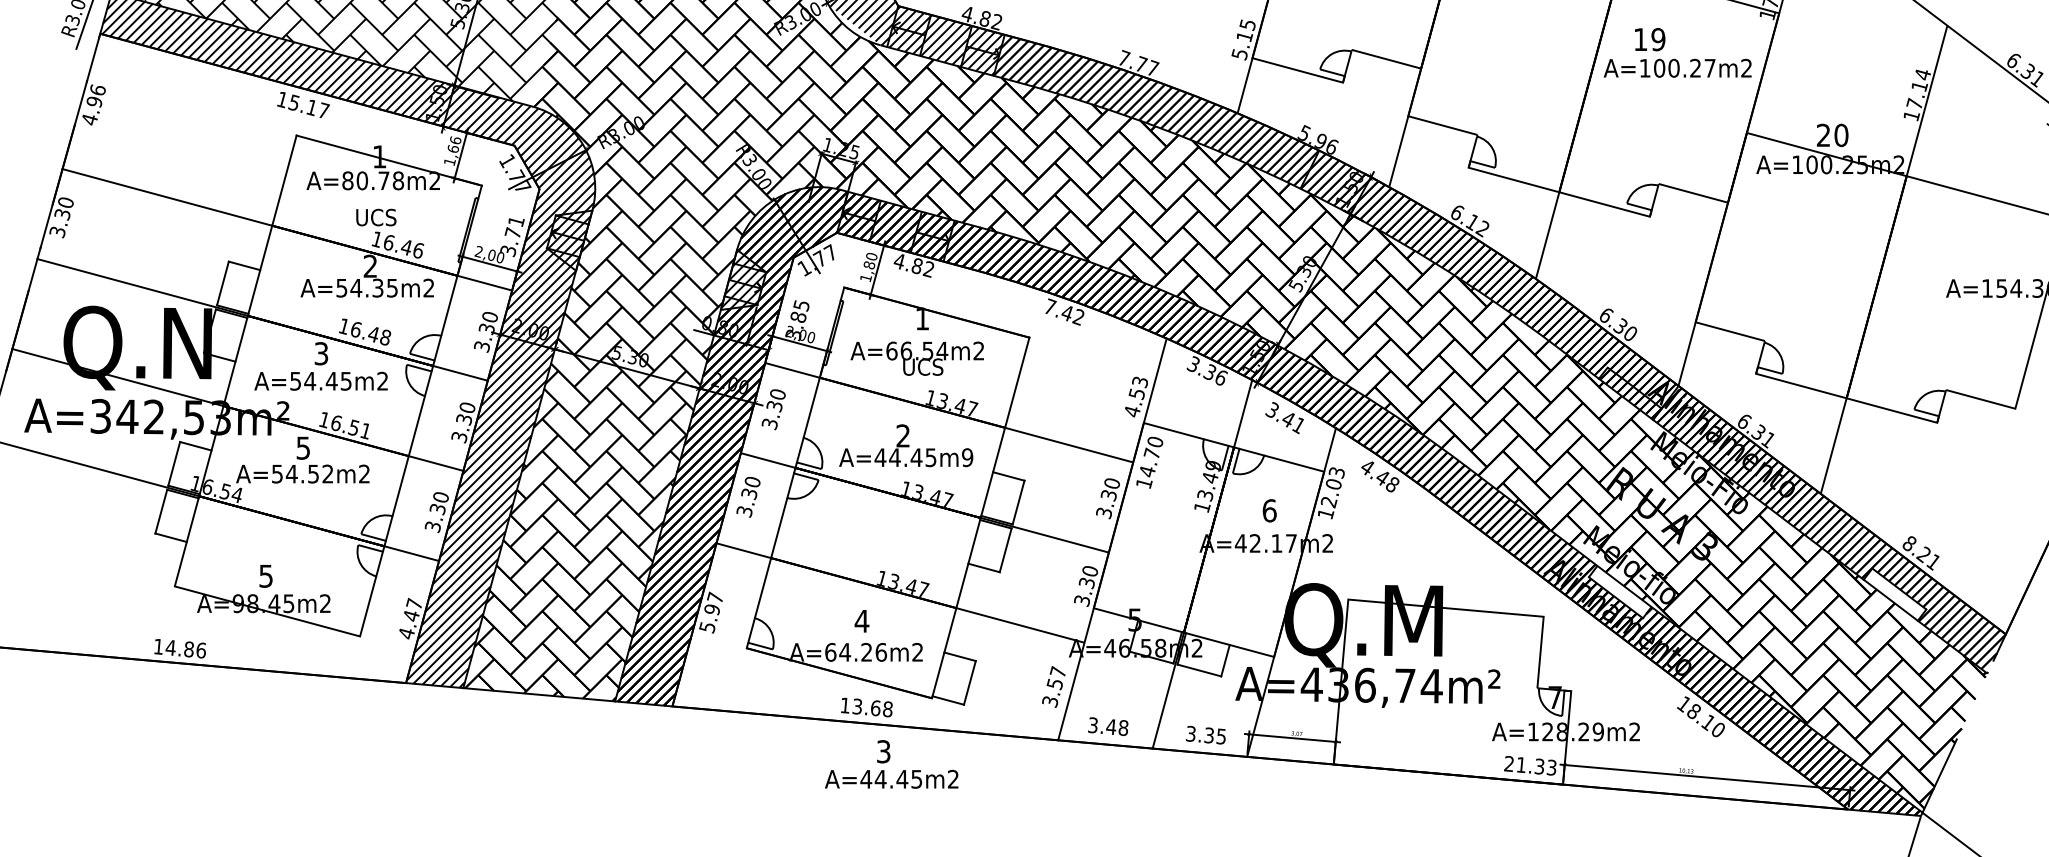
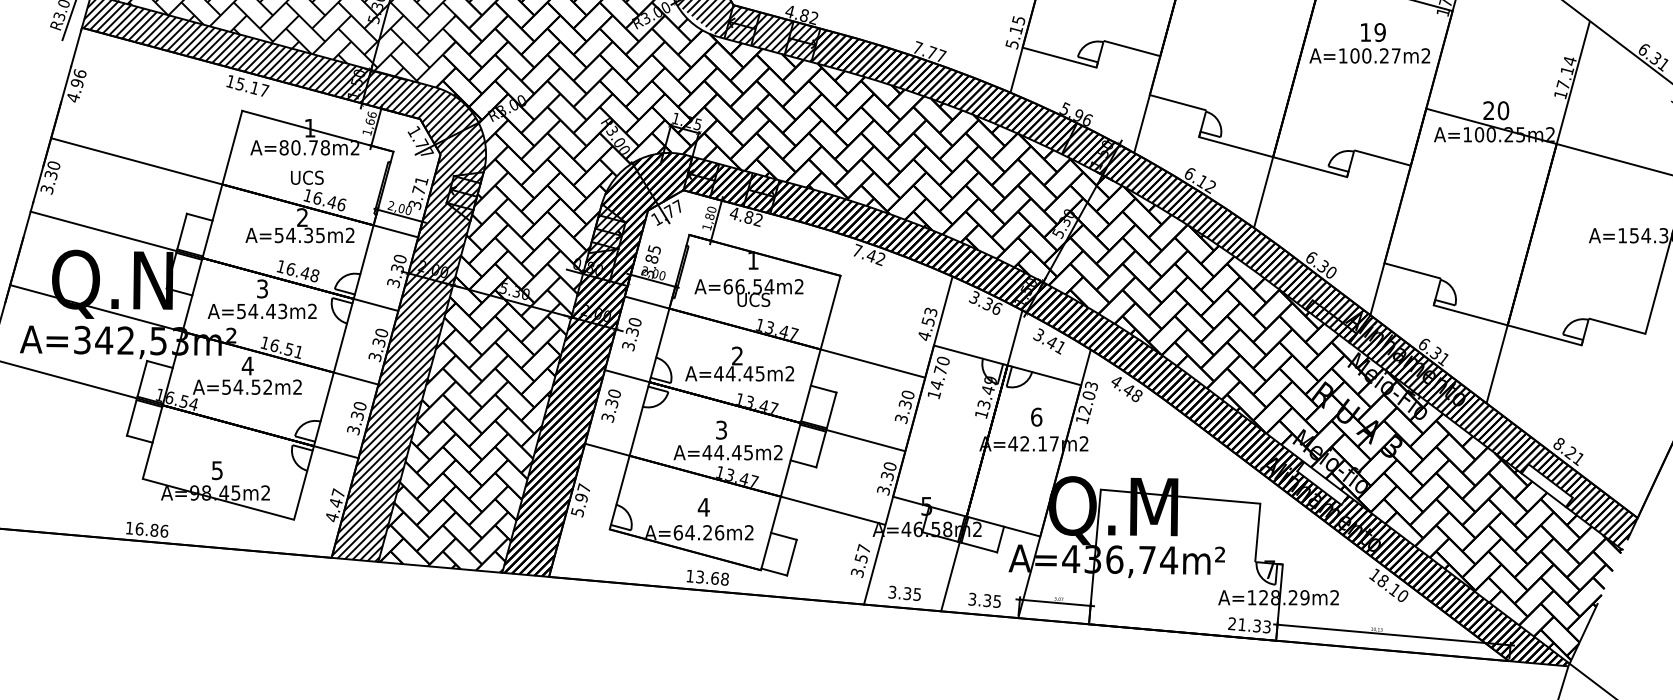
text: (1650, 39) -> (1373, 32), moved
text: (346, 380) -> (282, 310), A=54.45m2 -> A=54.43m2
text: (303, 447) -> (247, 365), 5 -> 4
text: (967, 457) -> (789, 373), A=44.45m9 -> A=44.45m2
text: (170, 647) -> (139, 528), 14.86 -> 16.86
text: (1117, 727) -> (912, 594), 3.48 -> 3.35
text: (891, 764) -> (727, 440), moved

